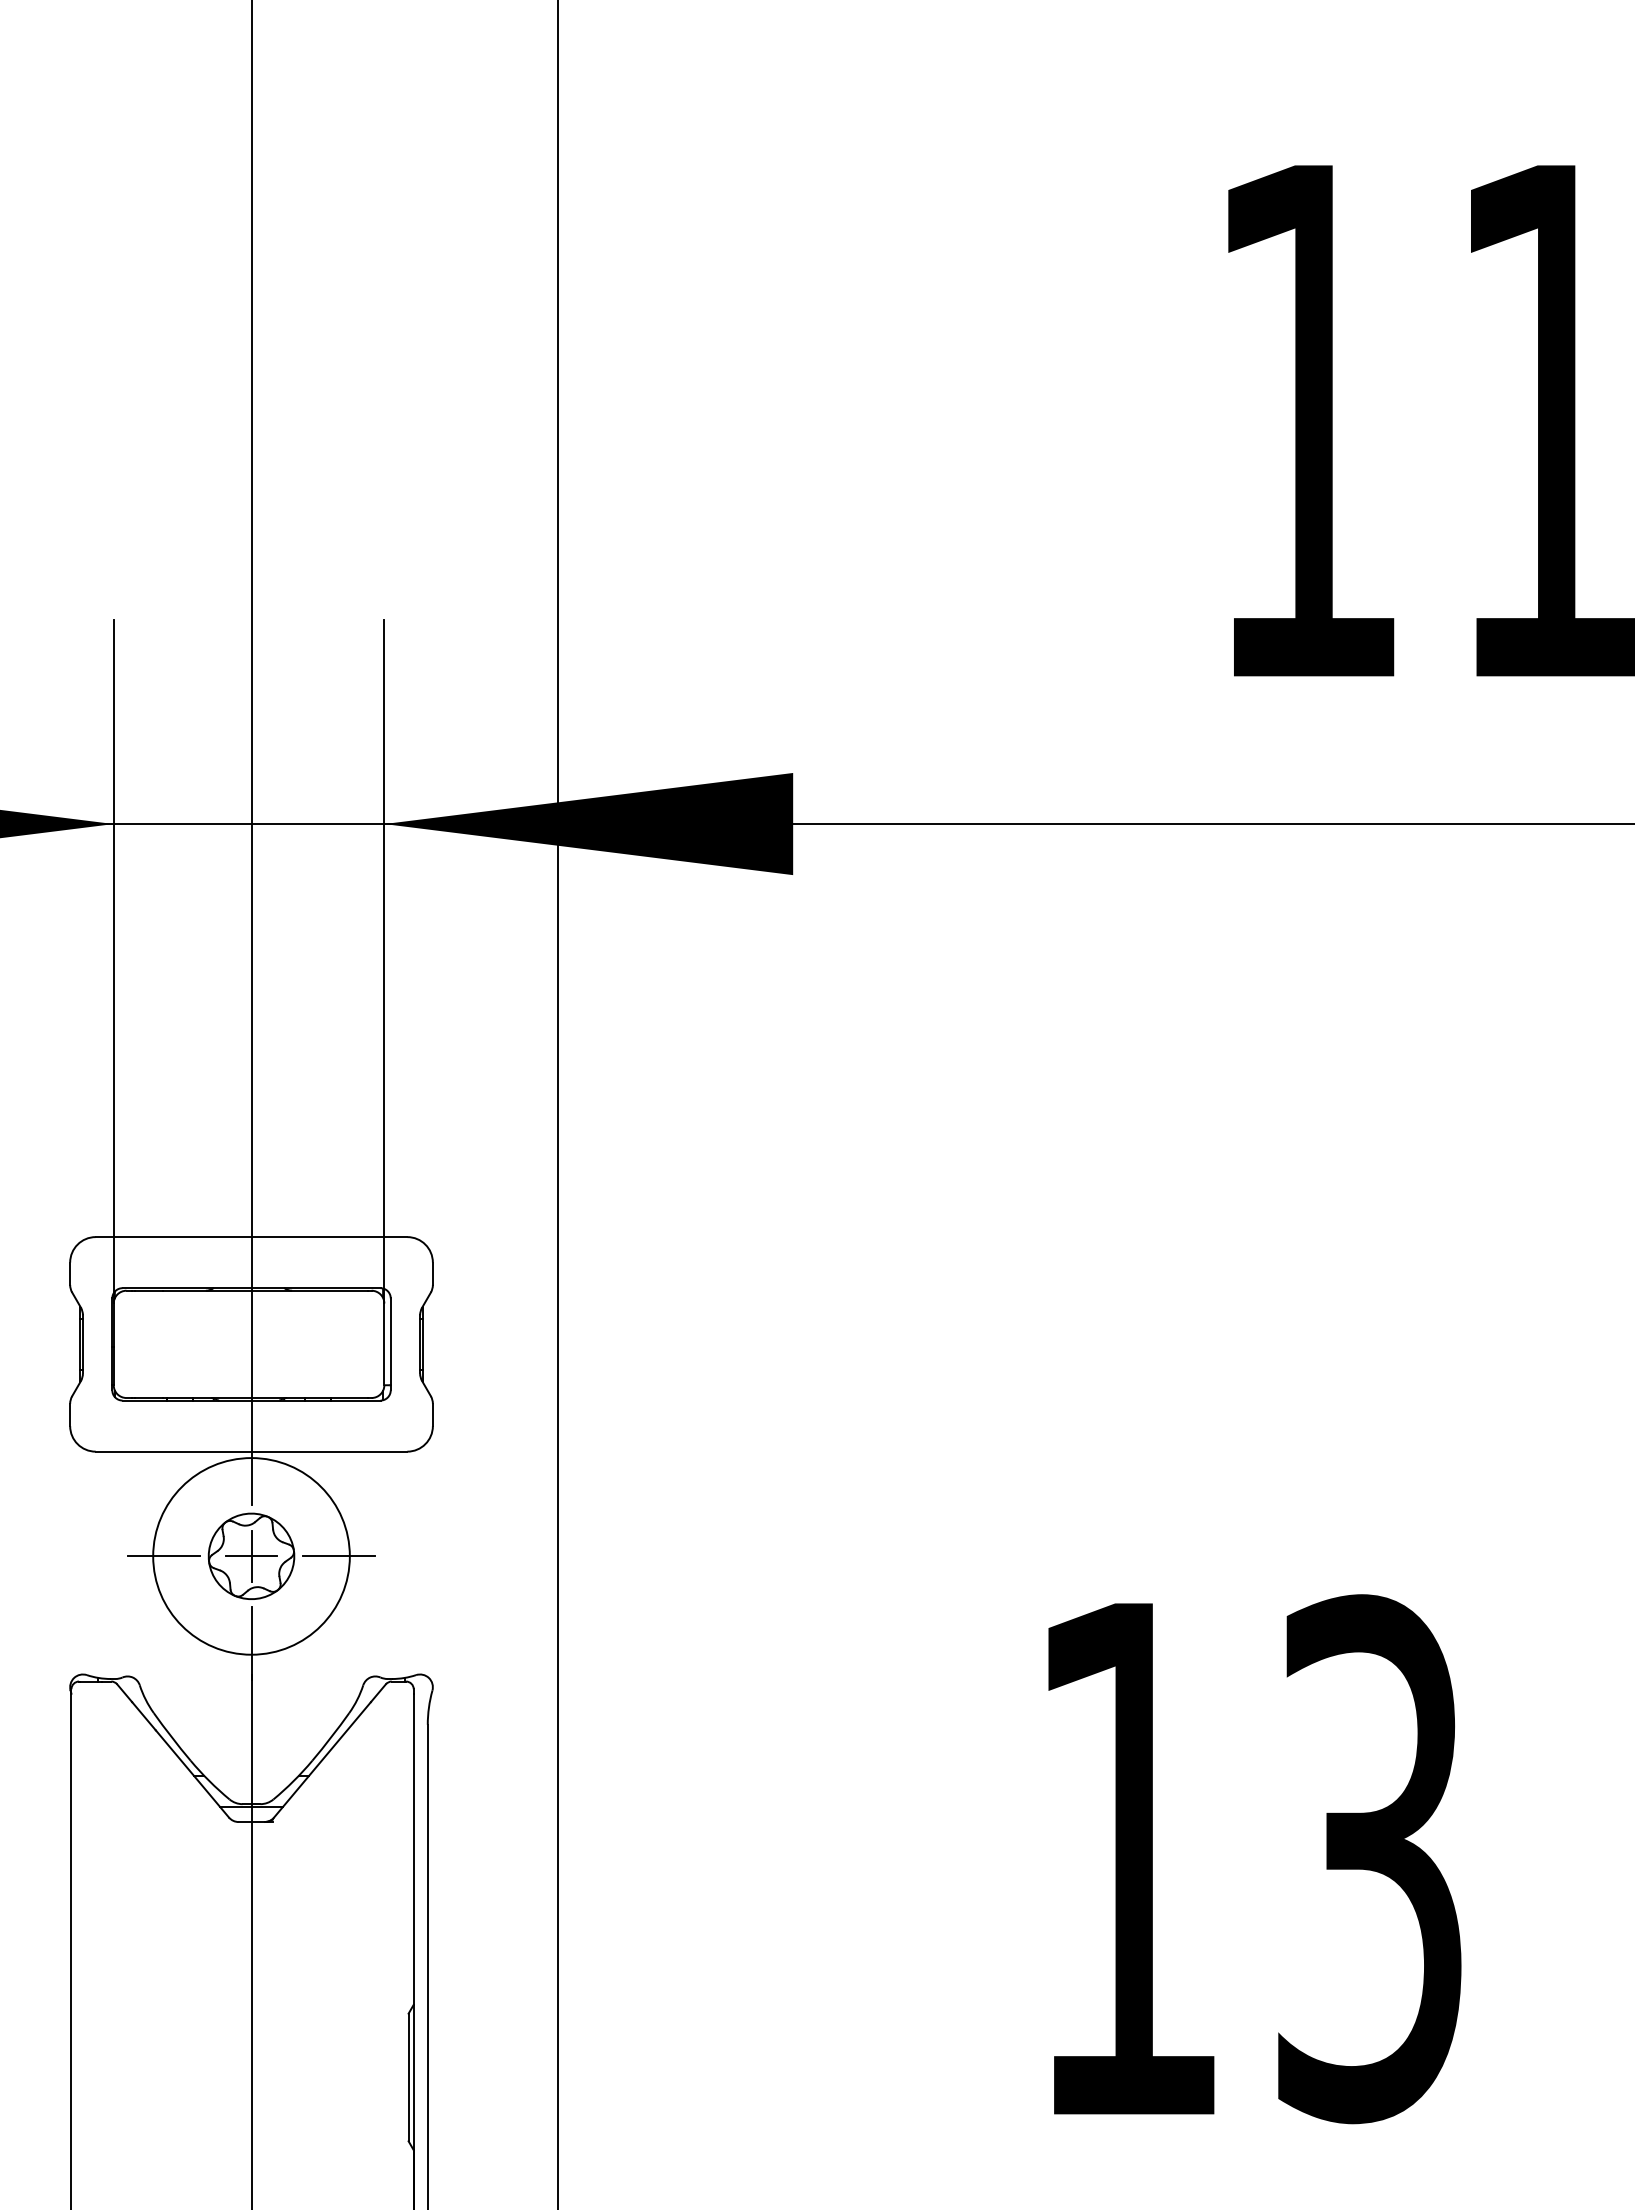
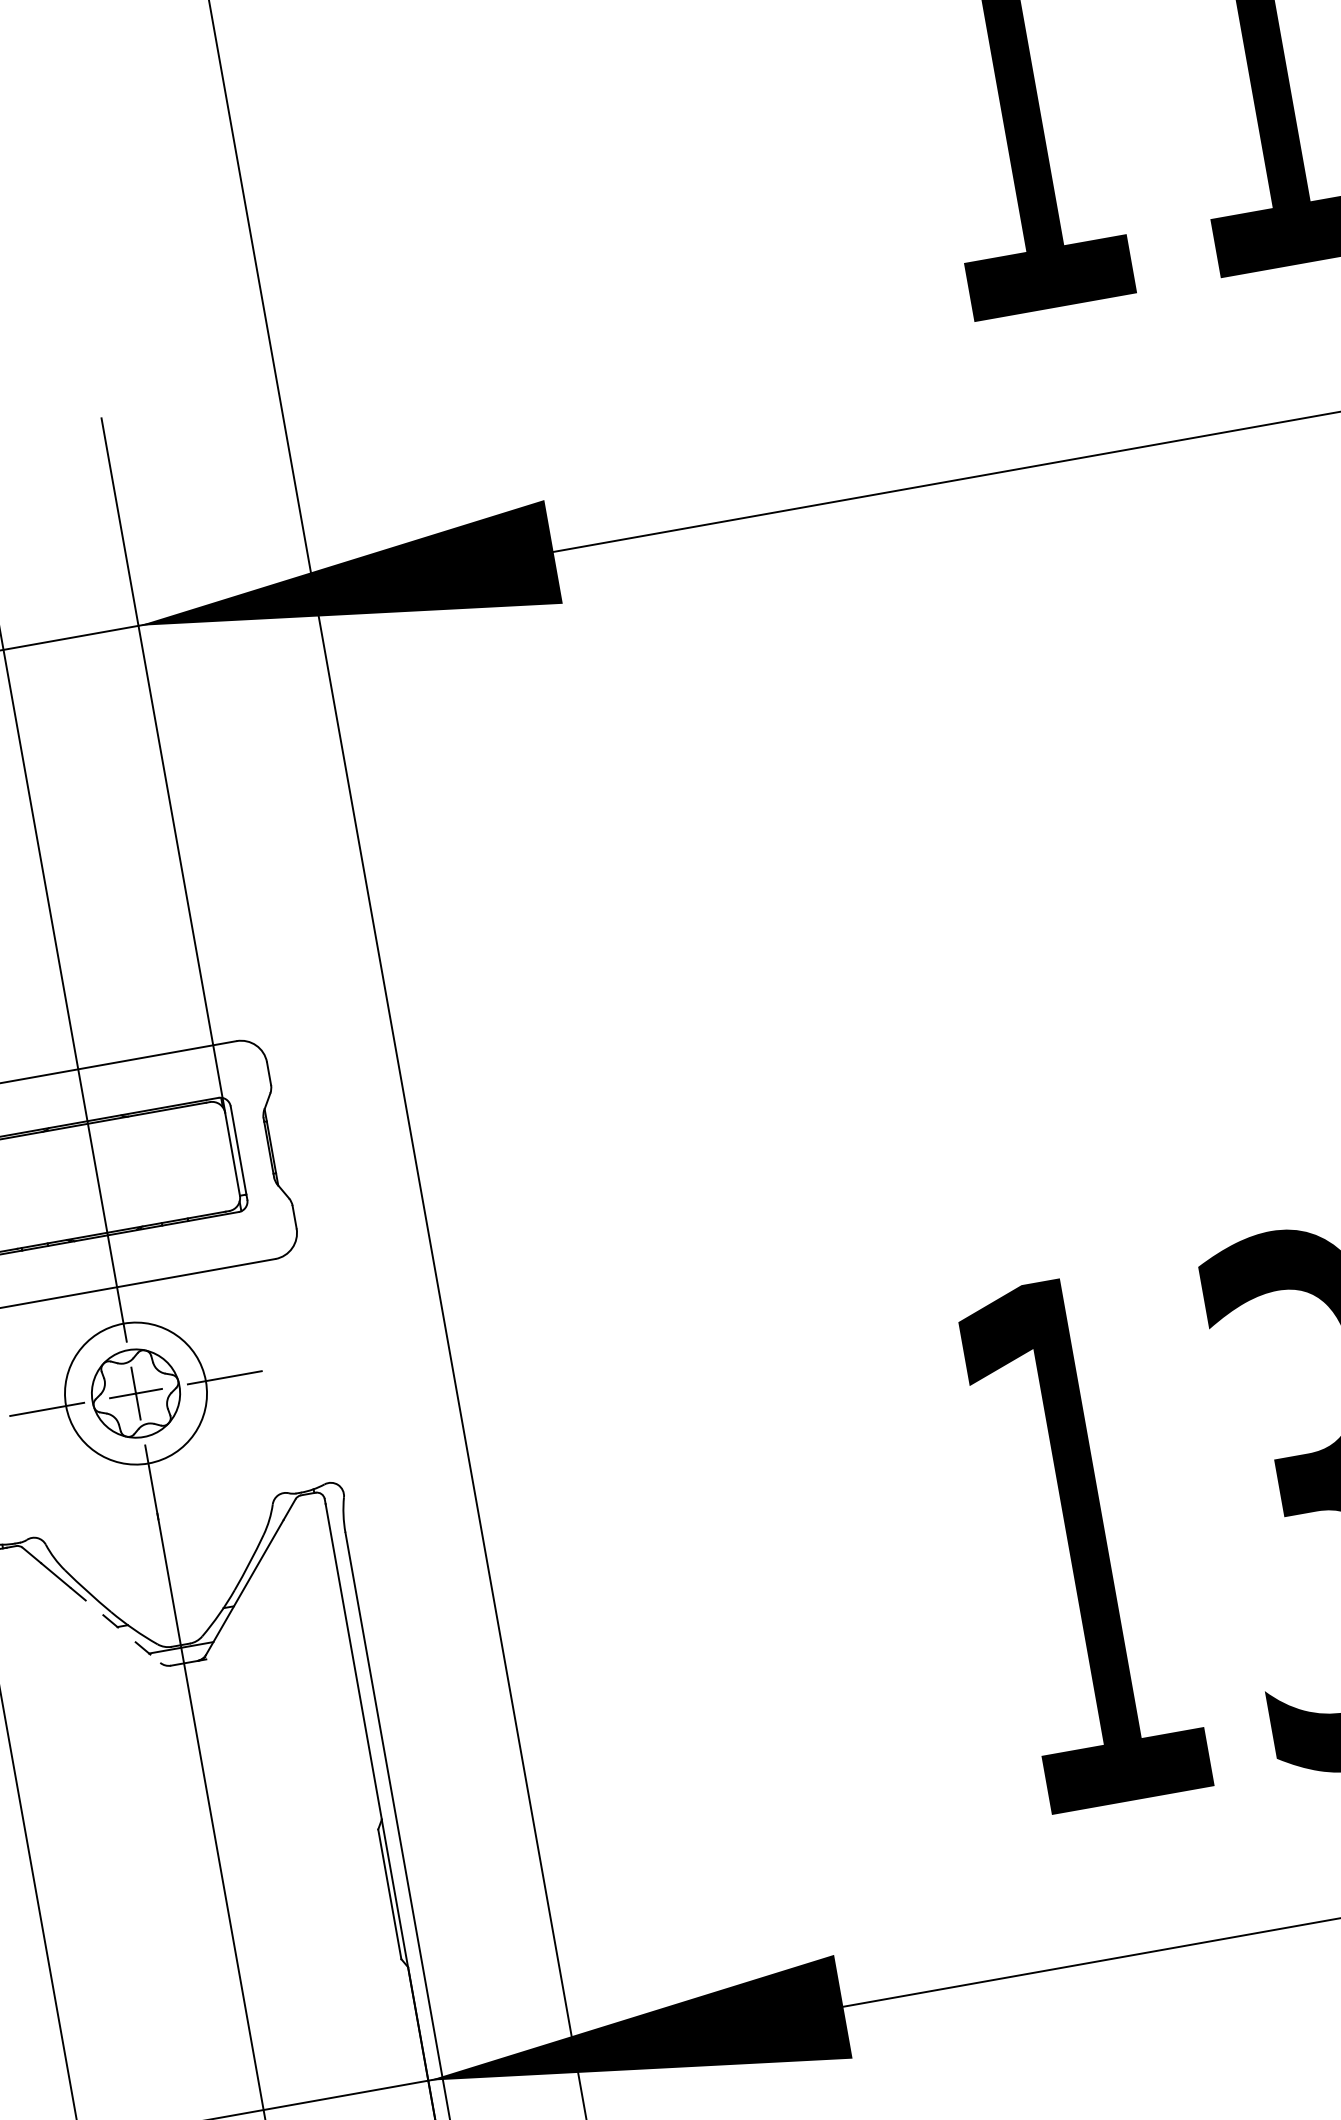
circle: (251, 1556) -> (136, 1393), size x0.7
line: (192, 1773) -> (115, 1624), solid -> dashed

